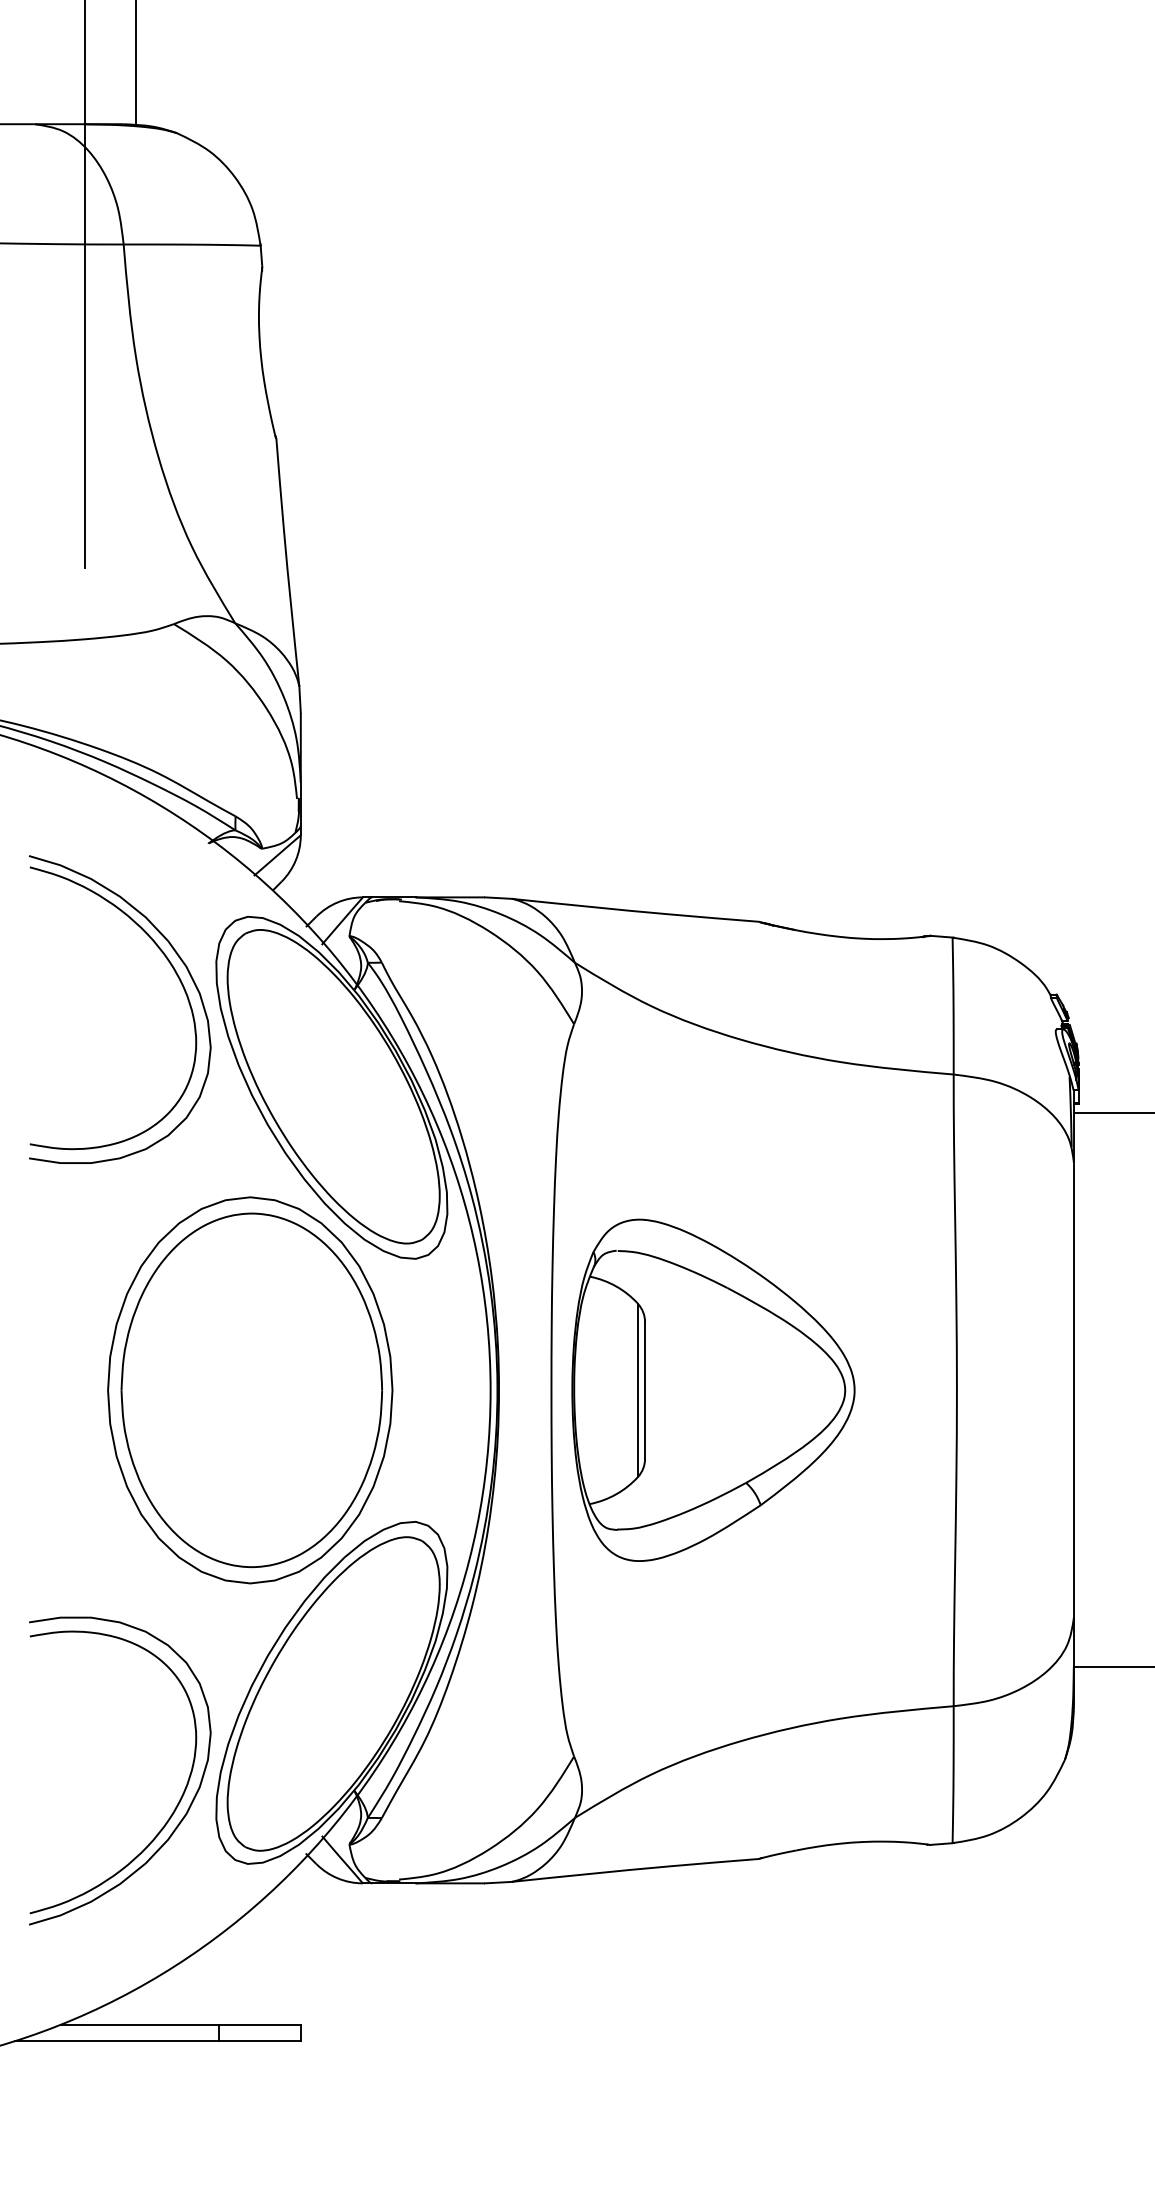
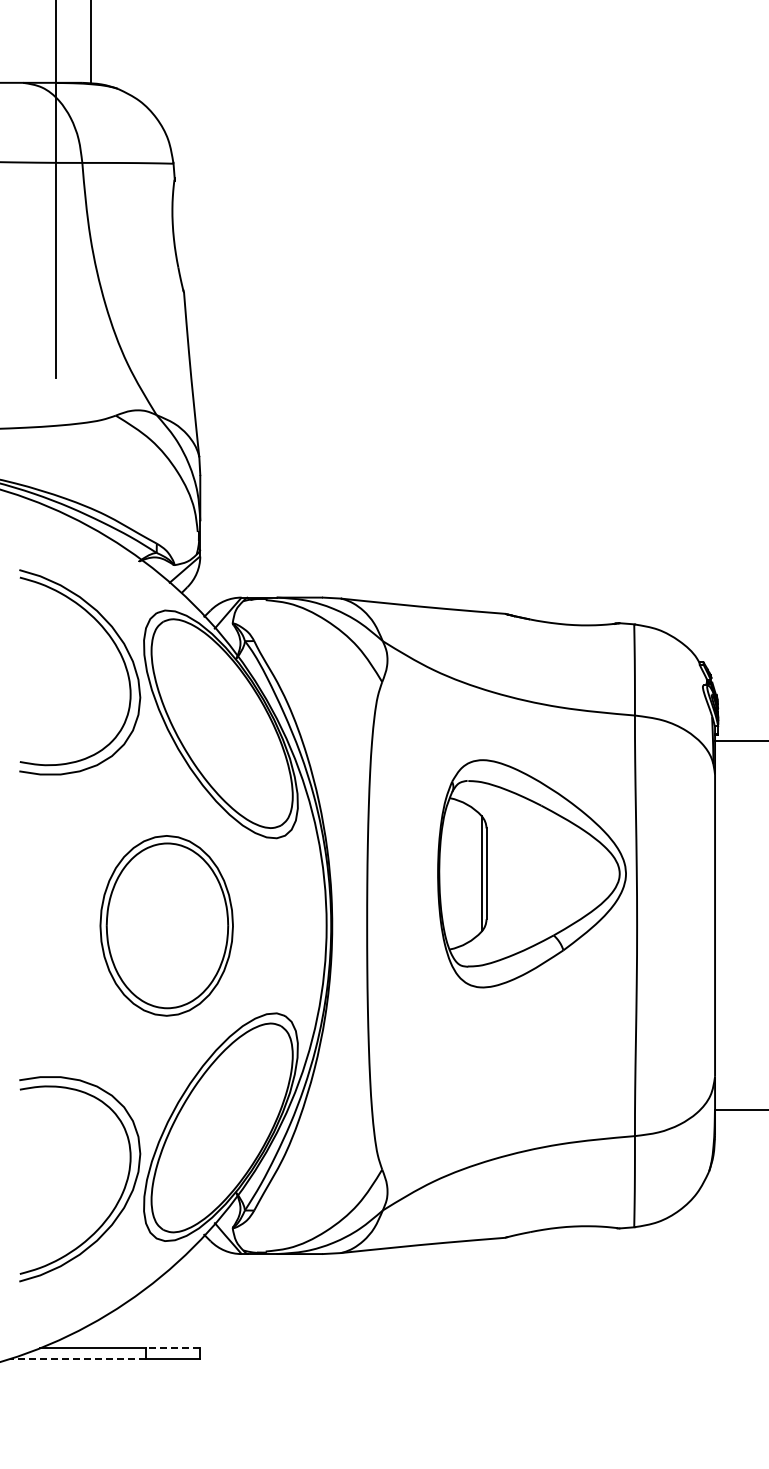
part: (250, 1389) -> (166, 925), size x0.7
part: (712, 1389) -> (531, 873), moved
line: (259, 2025) -> (172, 1348), solid -> dashed
line: (116, 2041) -> (77, 1359), solid -> dashed

